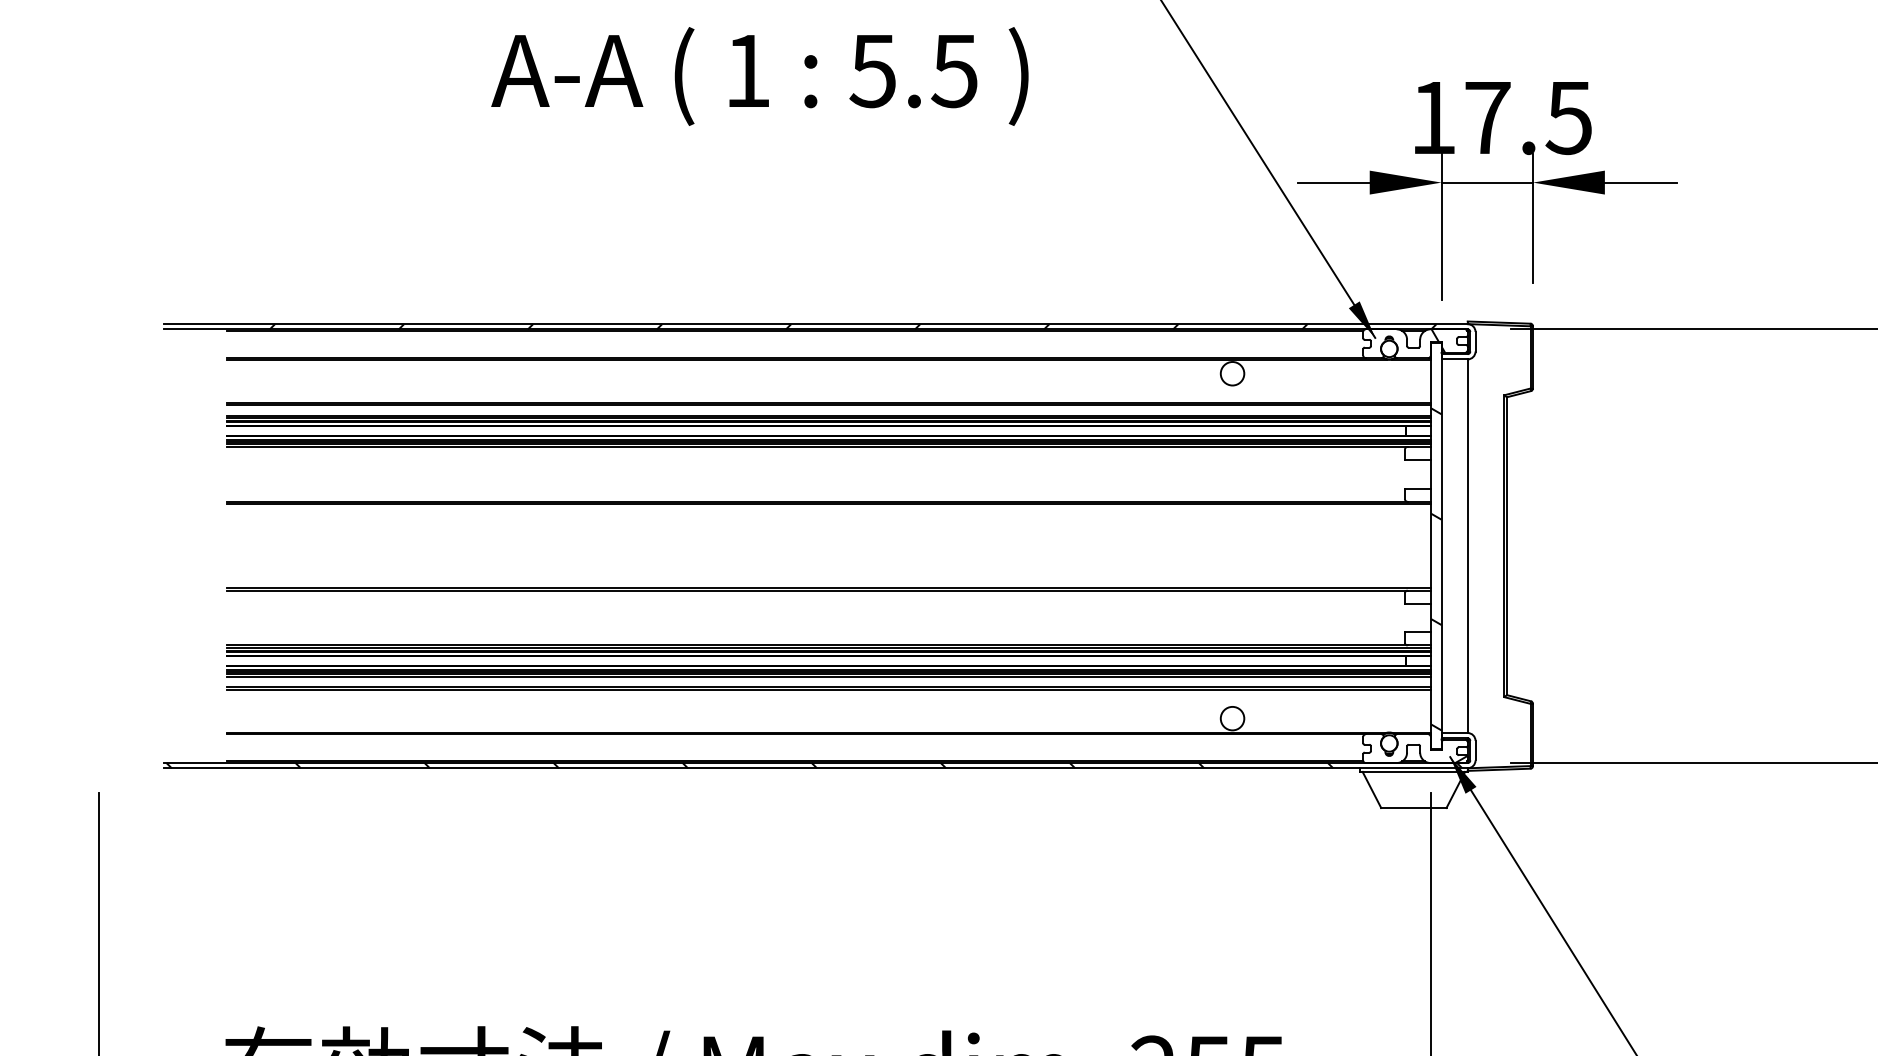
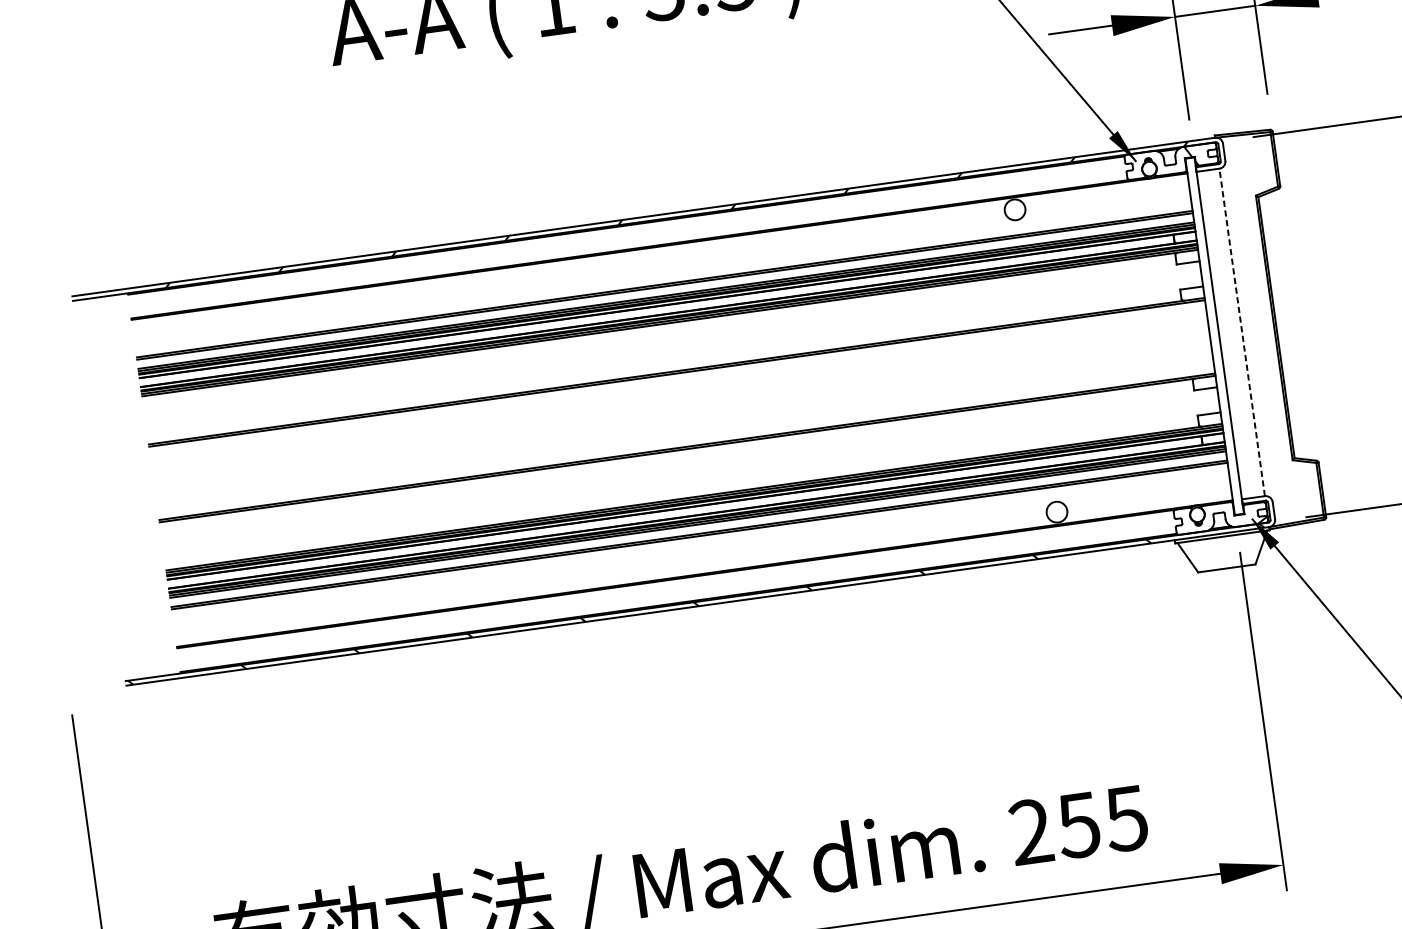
line: (1467, 546) -> (1242, 332), solid -> dashed
hatch: (1436, 569) -> (1217, 356), removed

